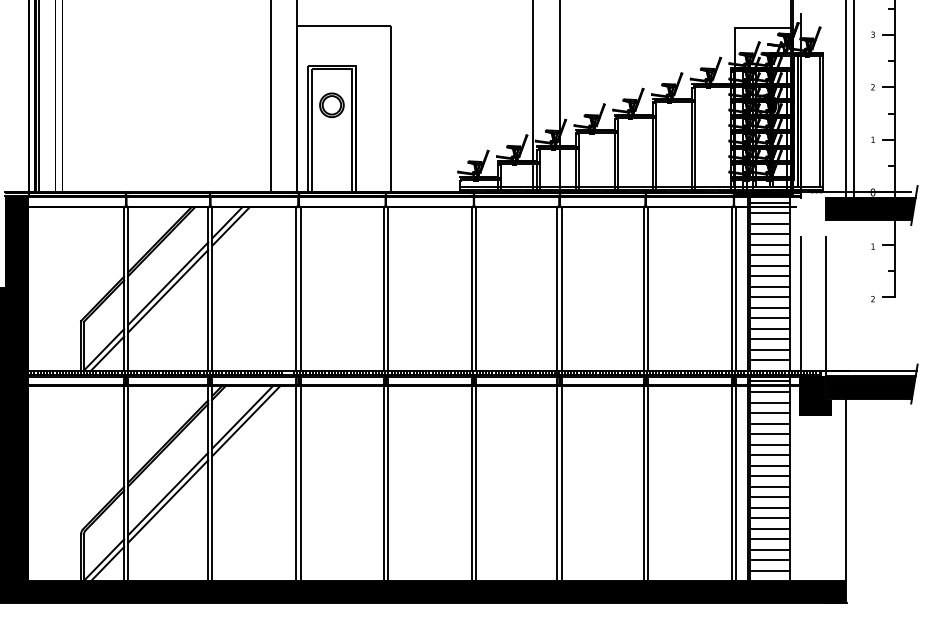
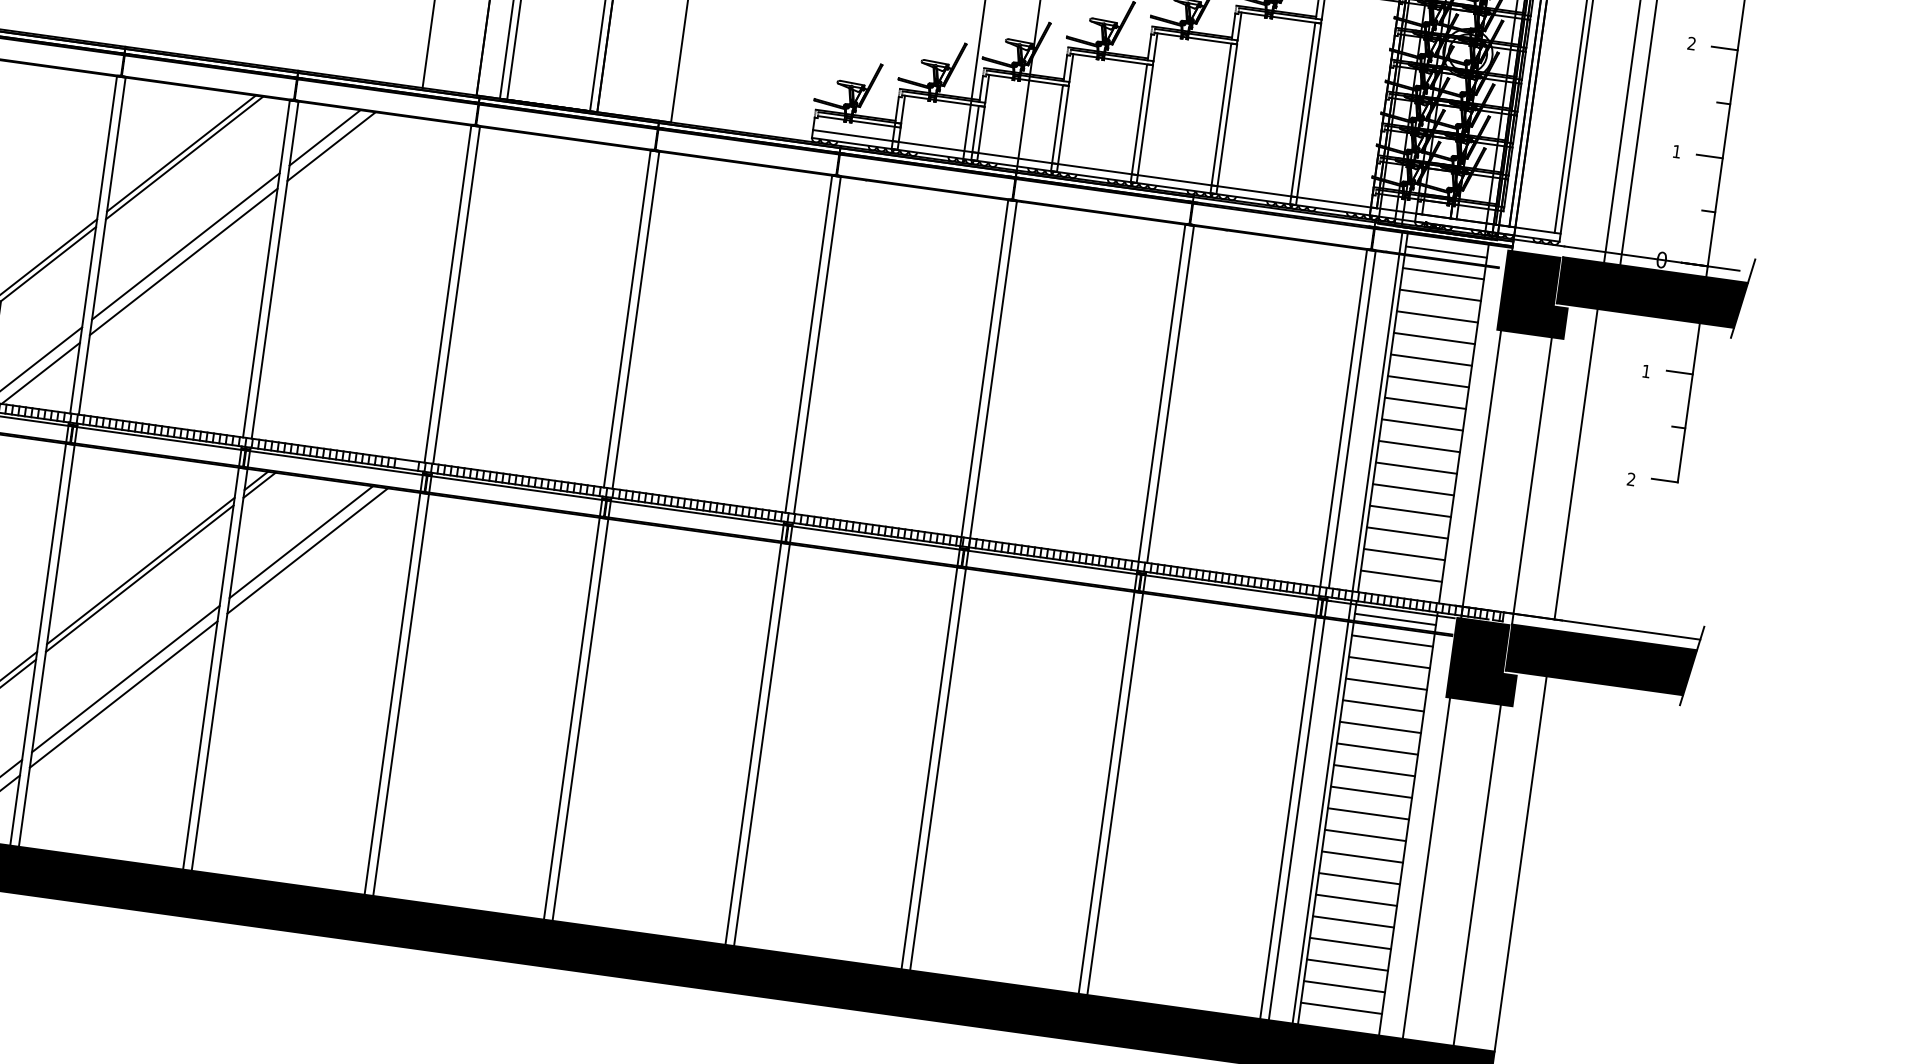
fill: (814, 217) -> (1534, 294), added
line: (845, 295) -> (1575, 464), added
line: (801, 498) -> (1427, 869), added
line: (825, 498) -> (1476, 875), added

